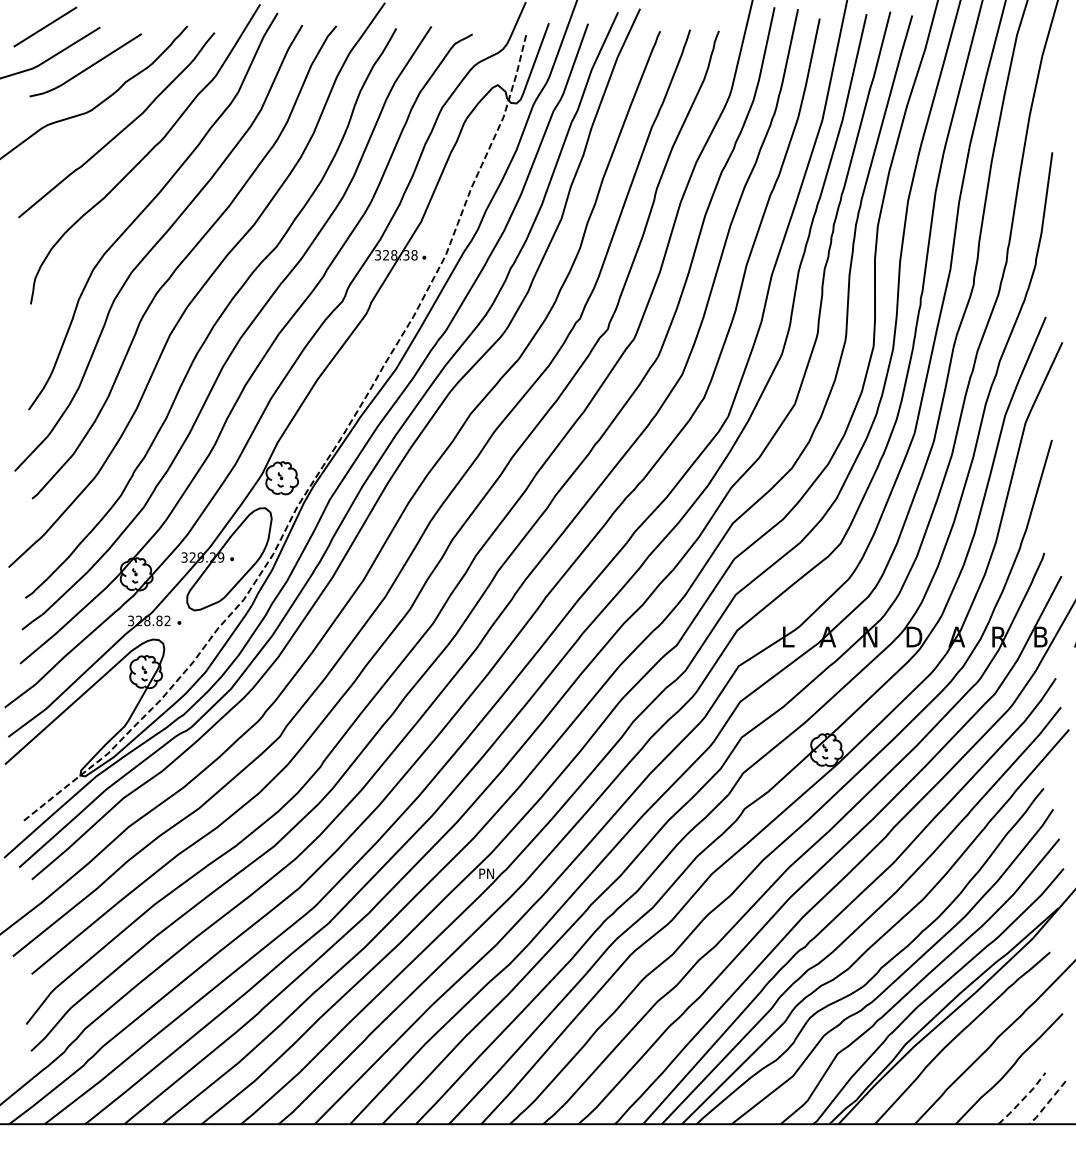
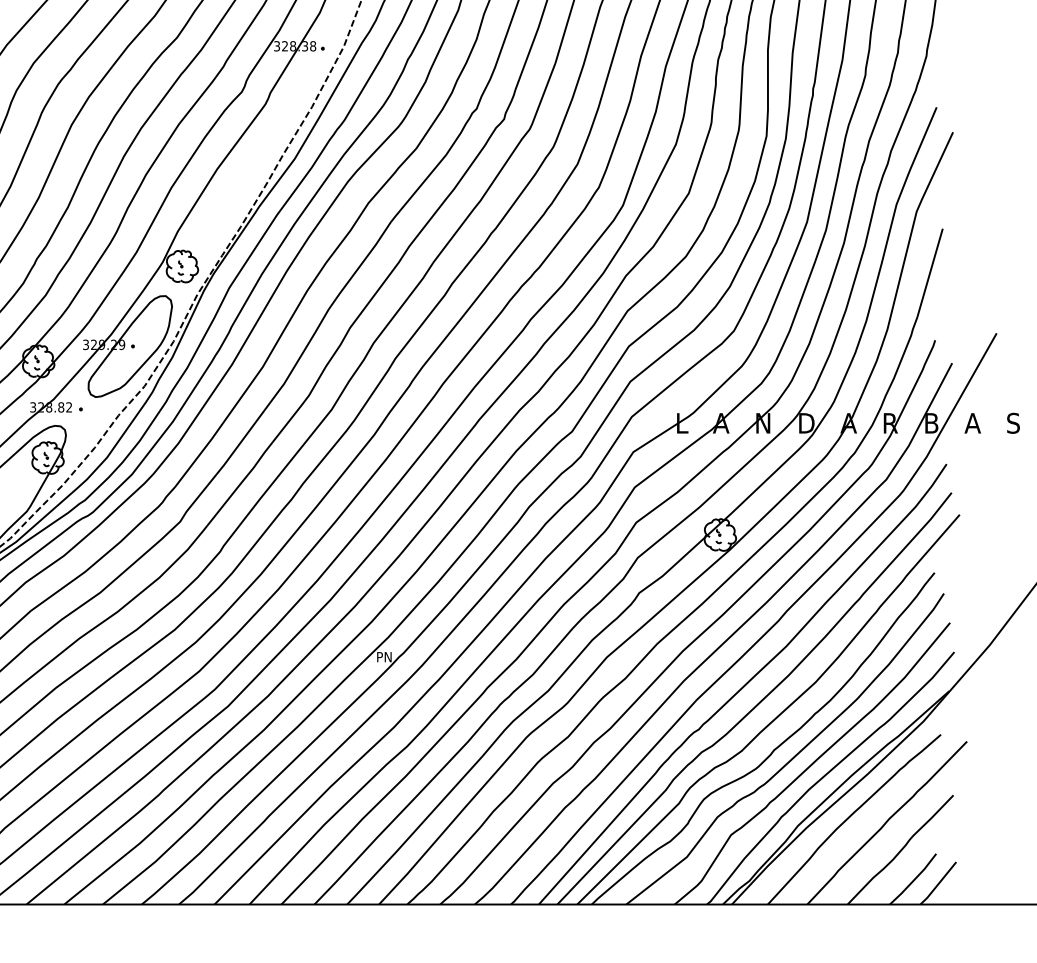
line: (1023, 1099) -> (914, 880), dashed -> solid
line: (1047, 1103) -> (938, 884), dashed -> solid

